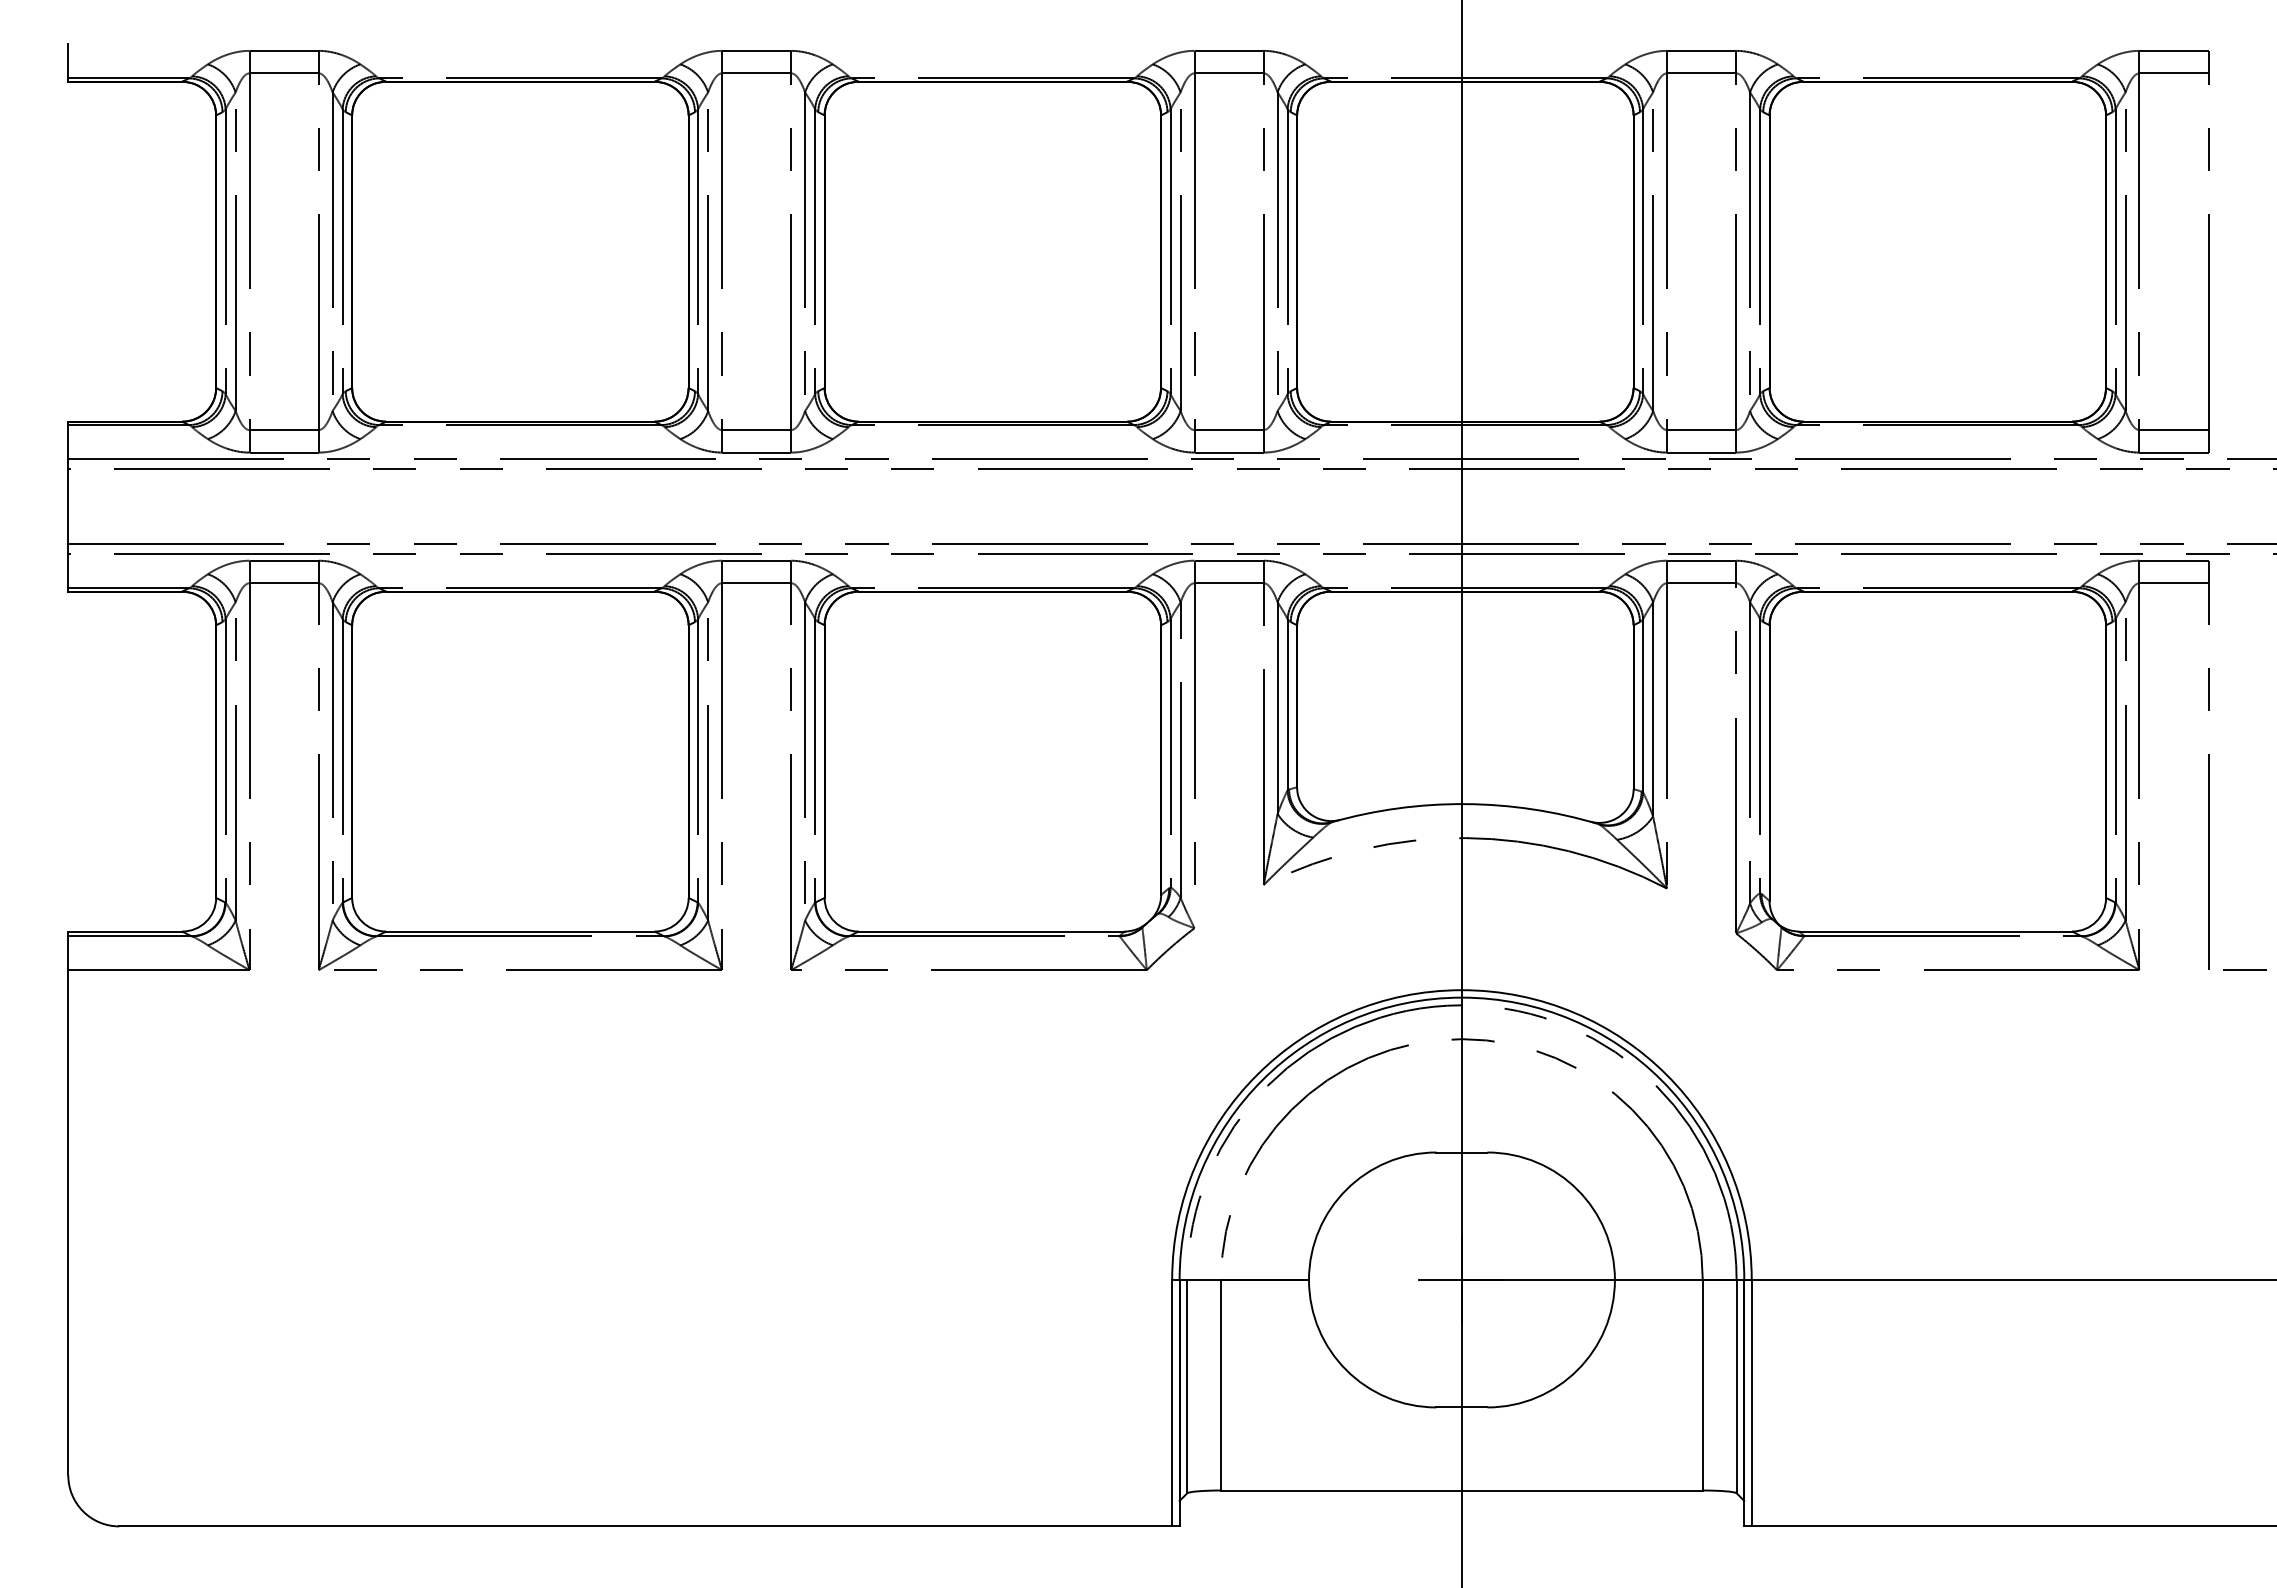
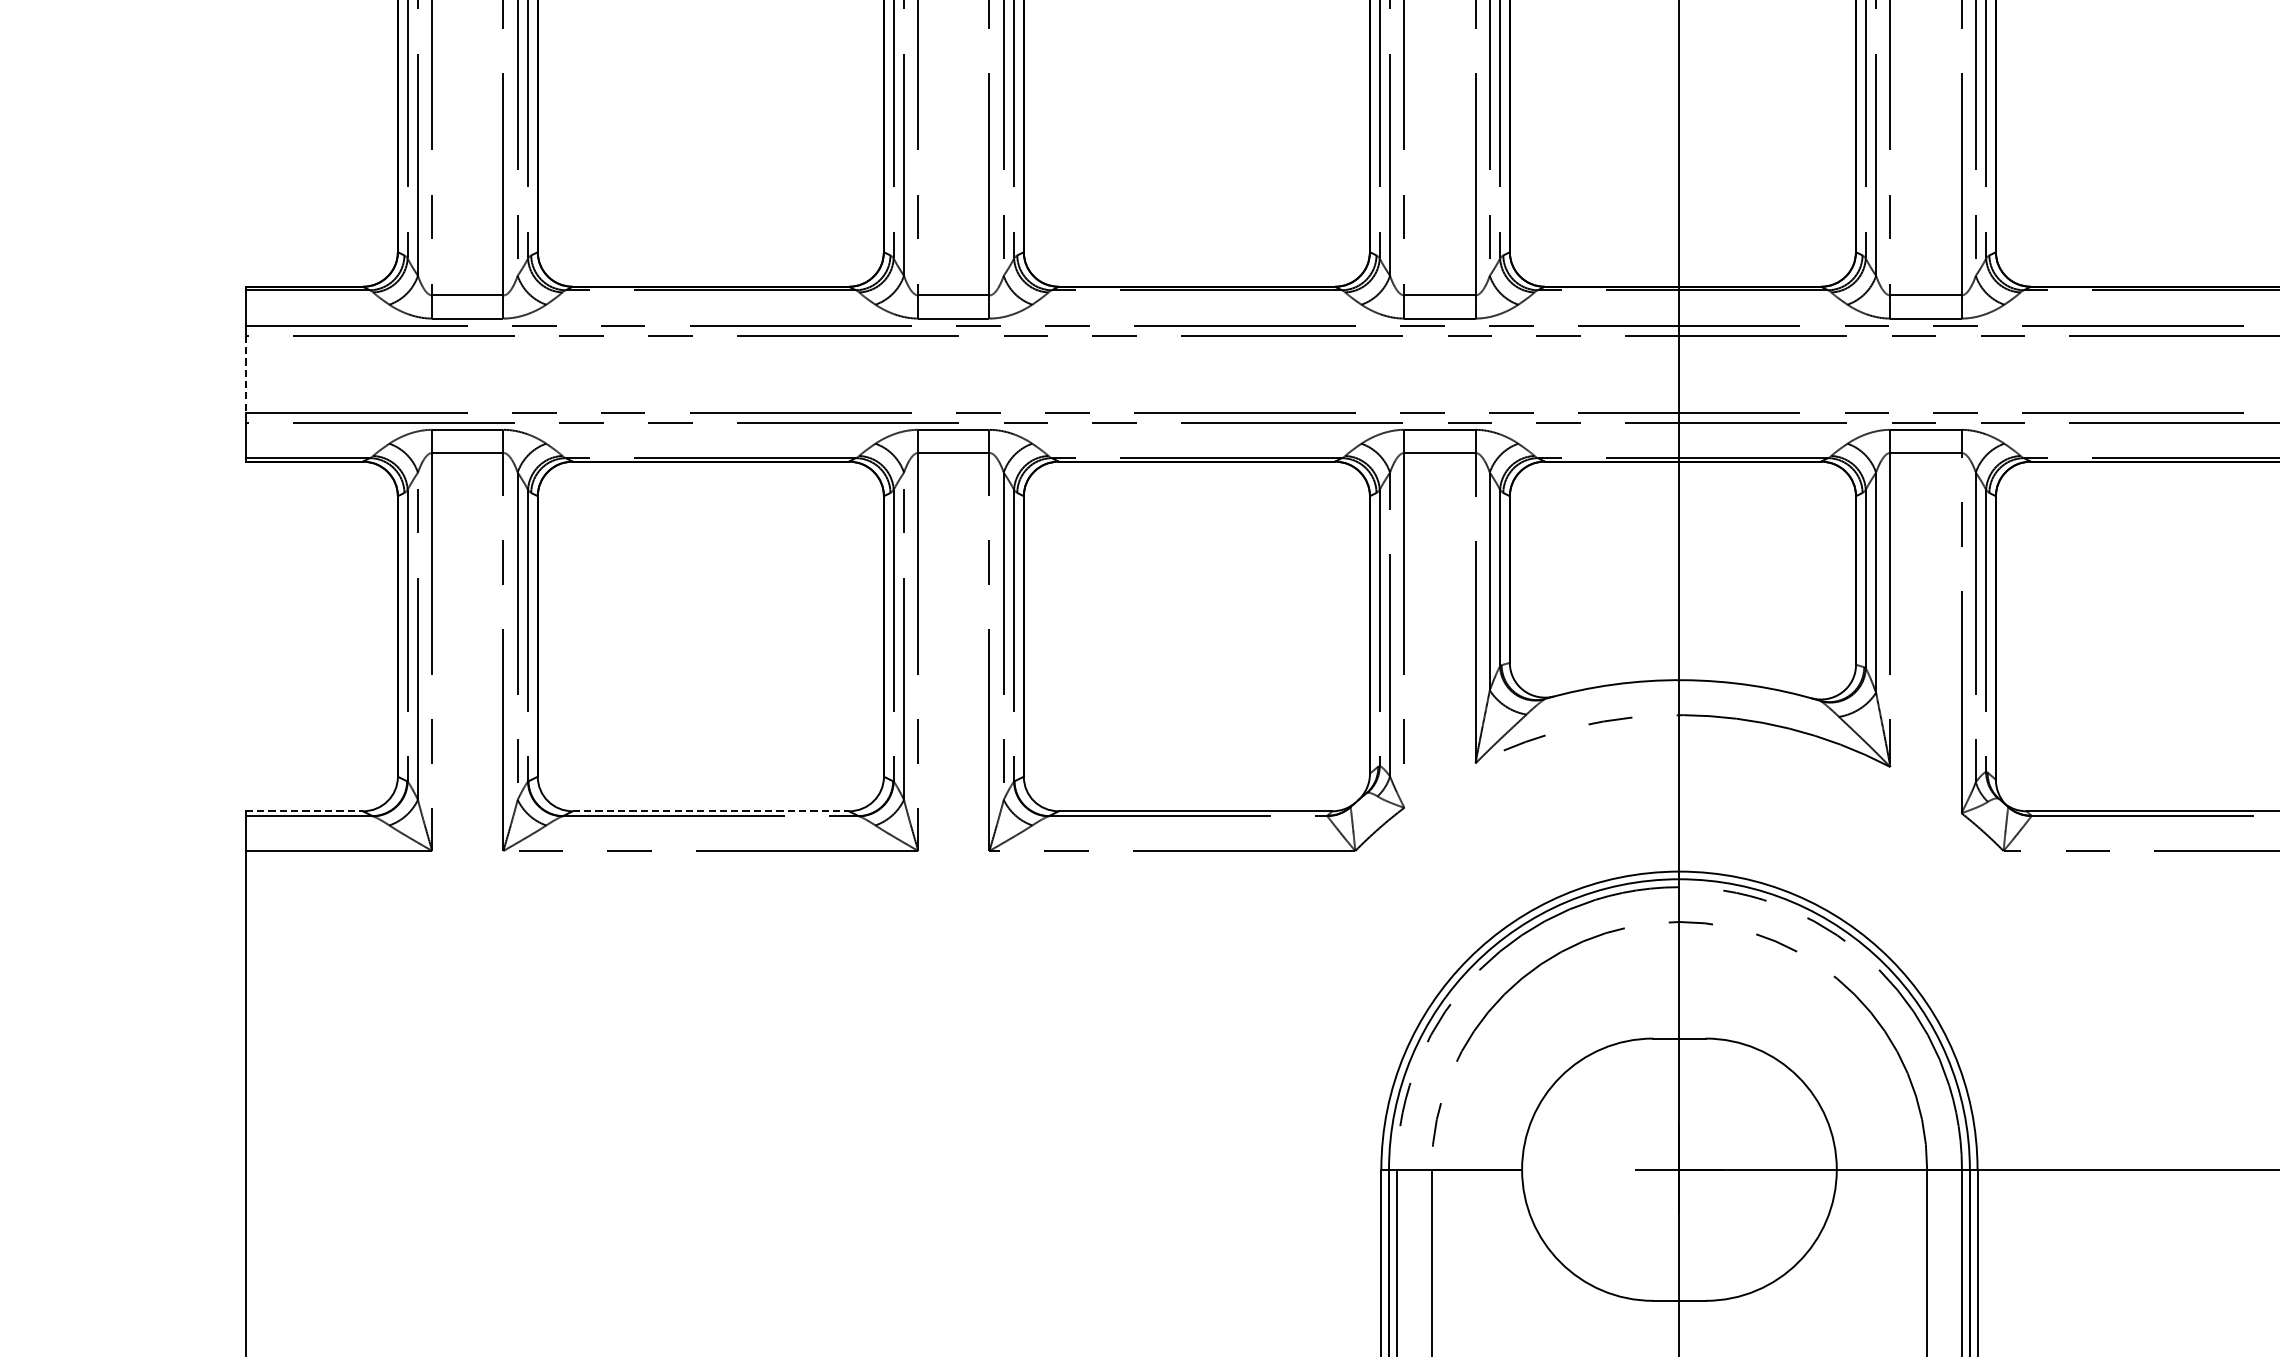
line: (68, 507) -> (245, 375), solid -> dashed
line: (125, 931) -> (304, 811), solid -> dashed
line: (520, 931) -> (710, 811), solid -> dashed

